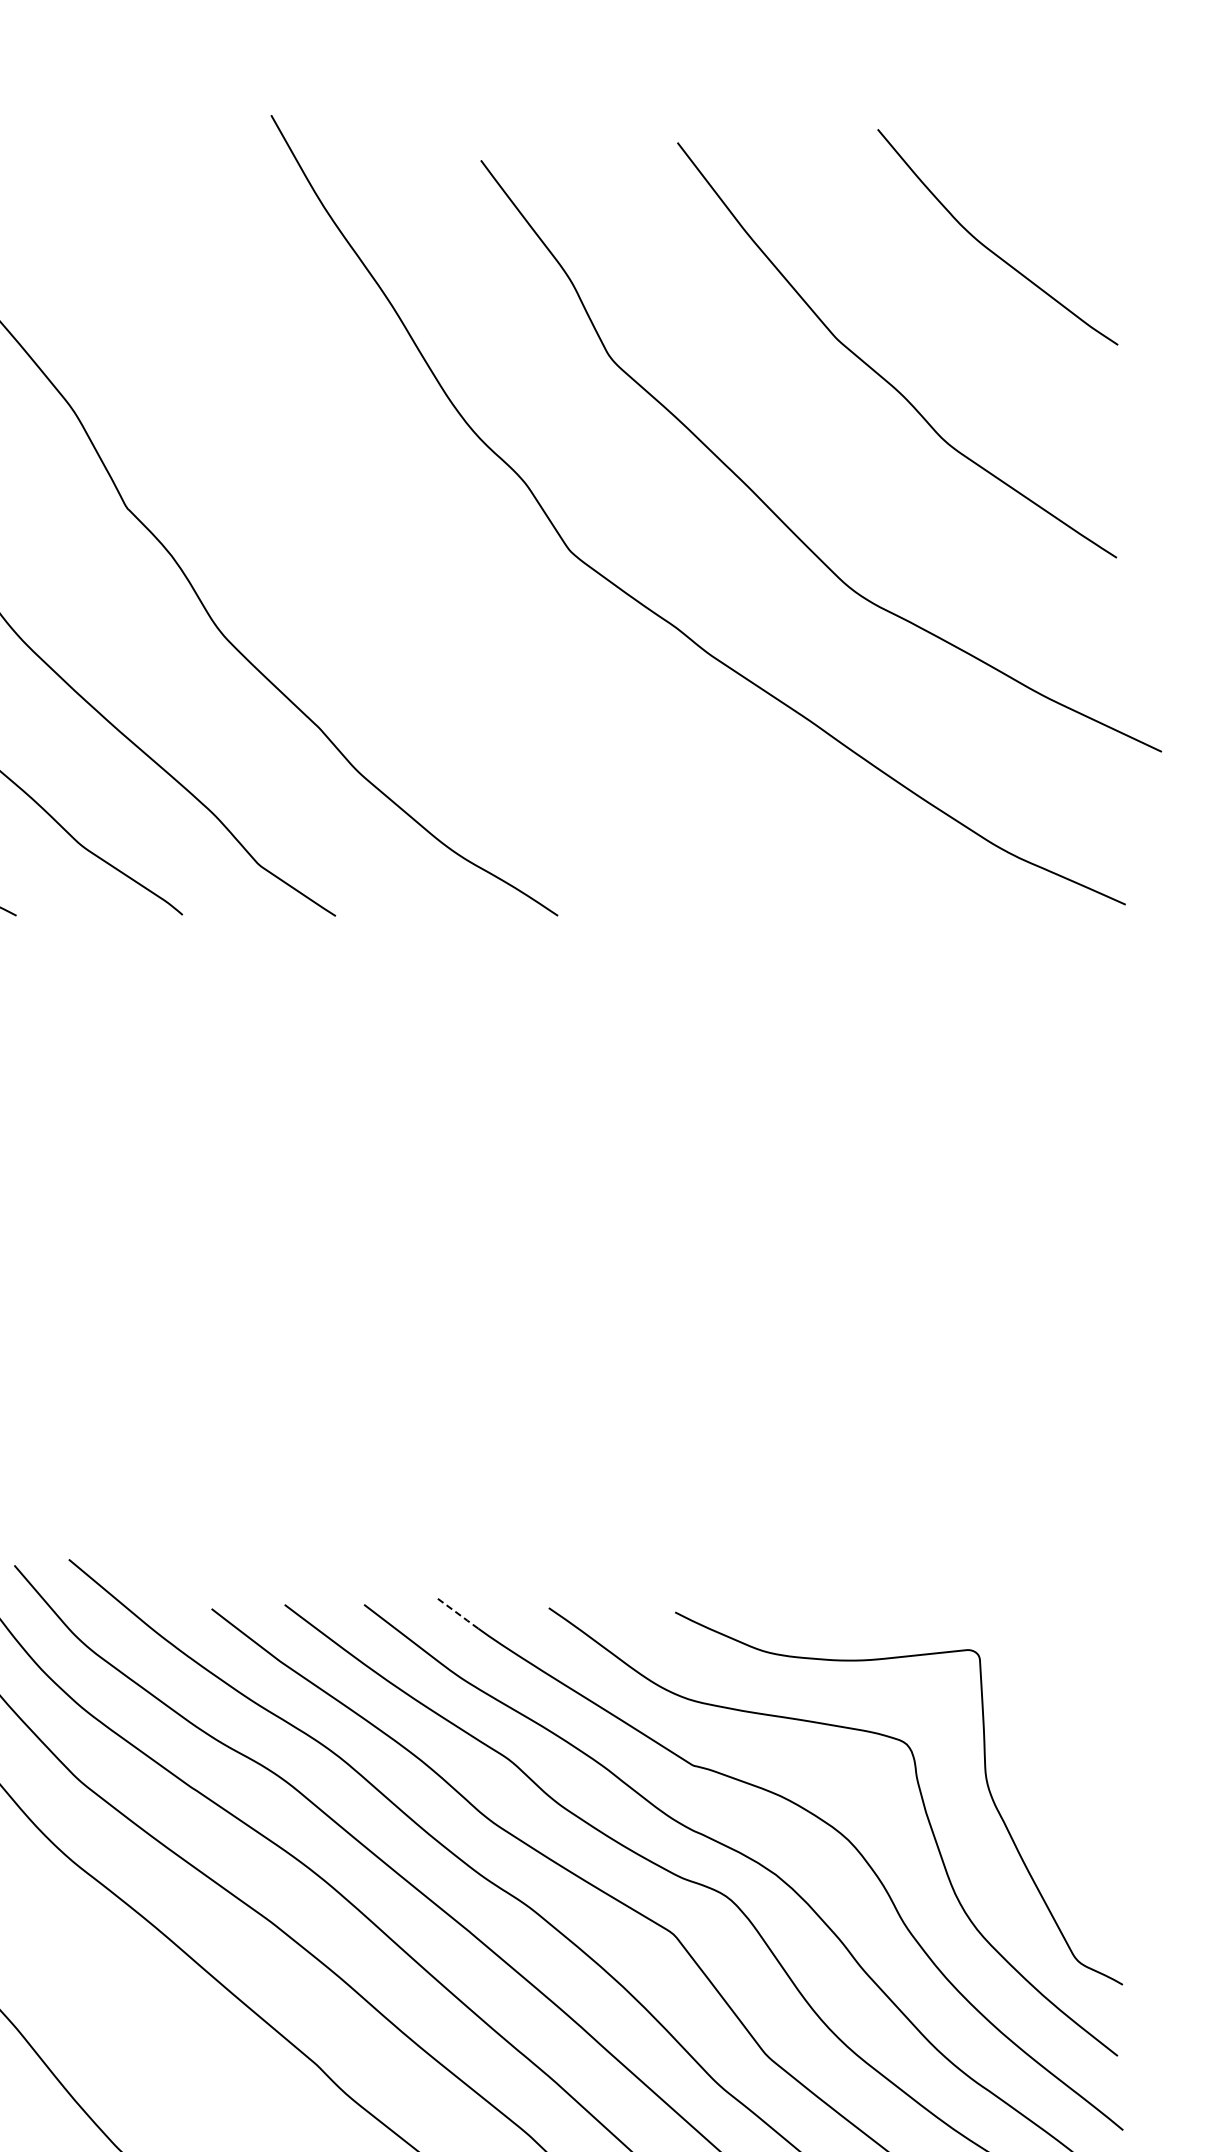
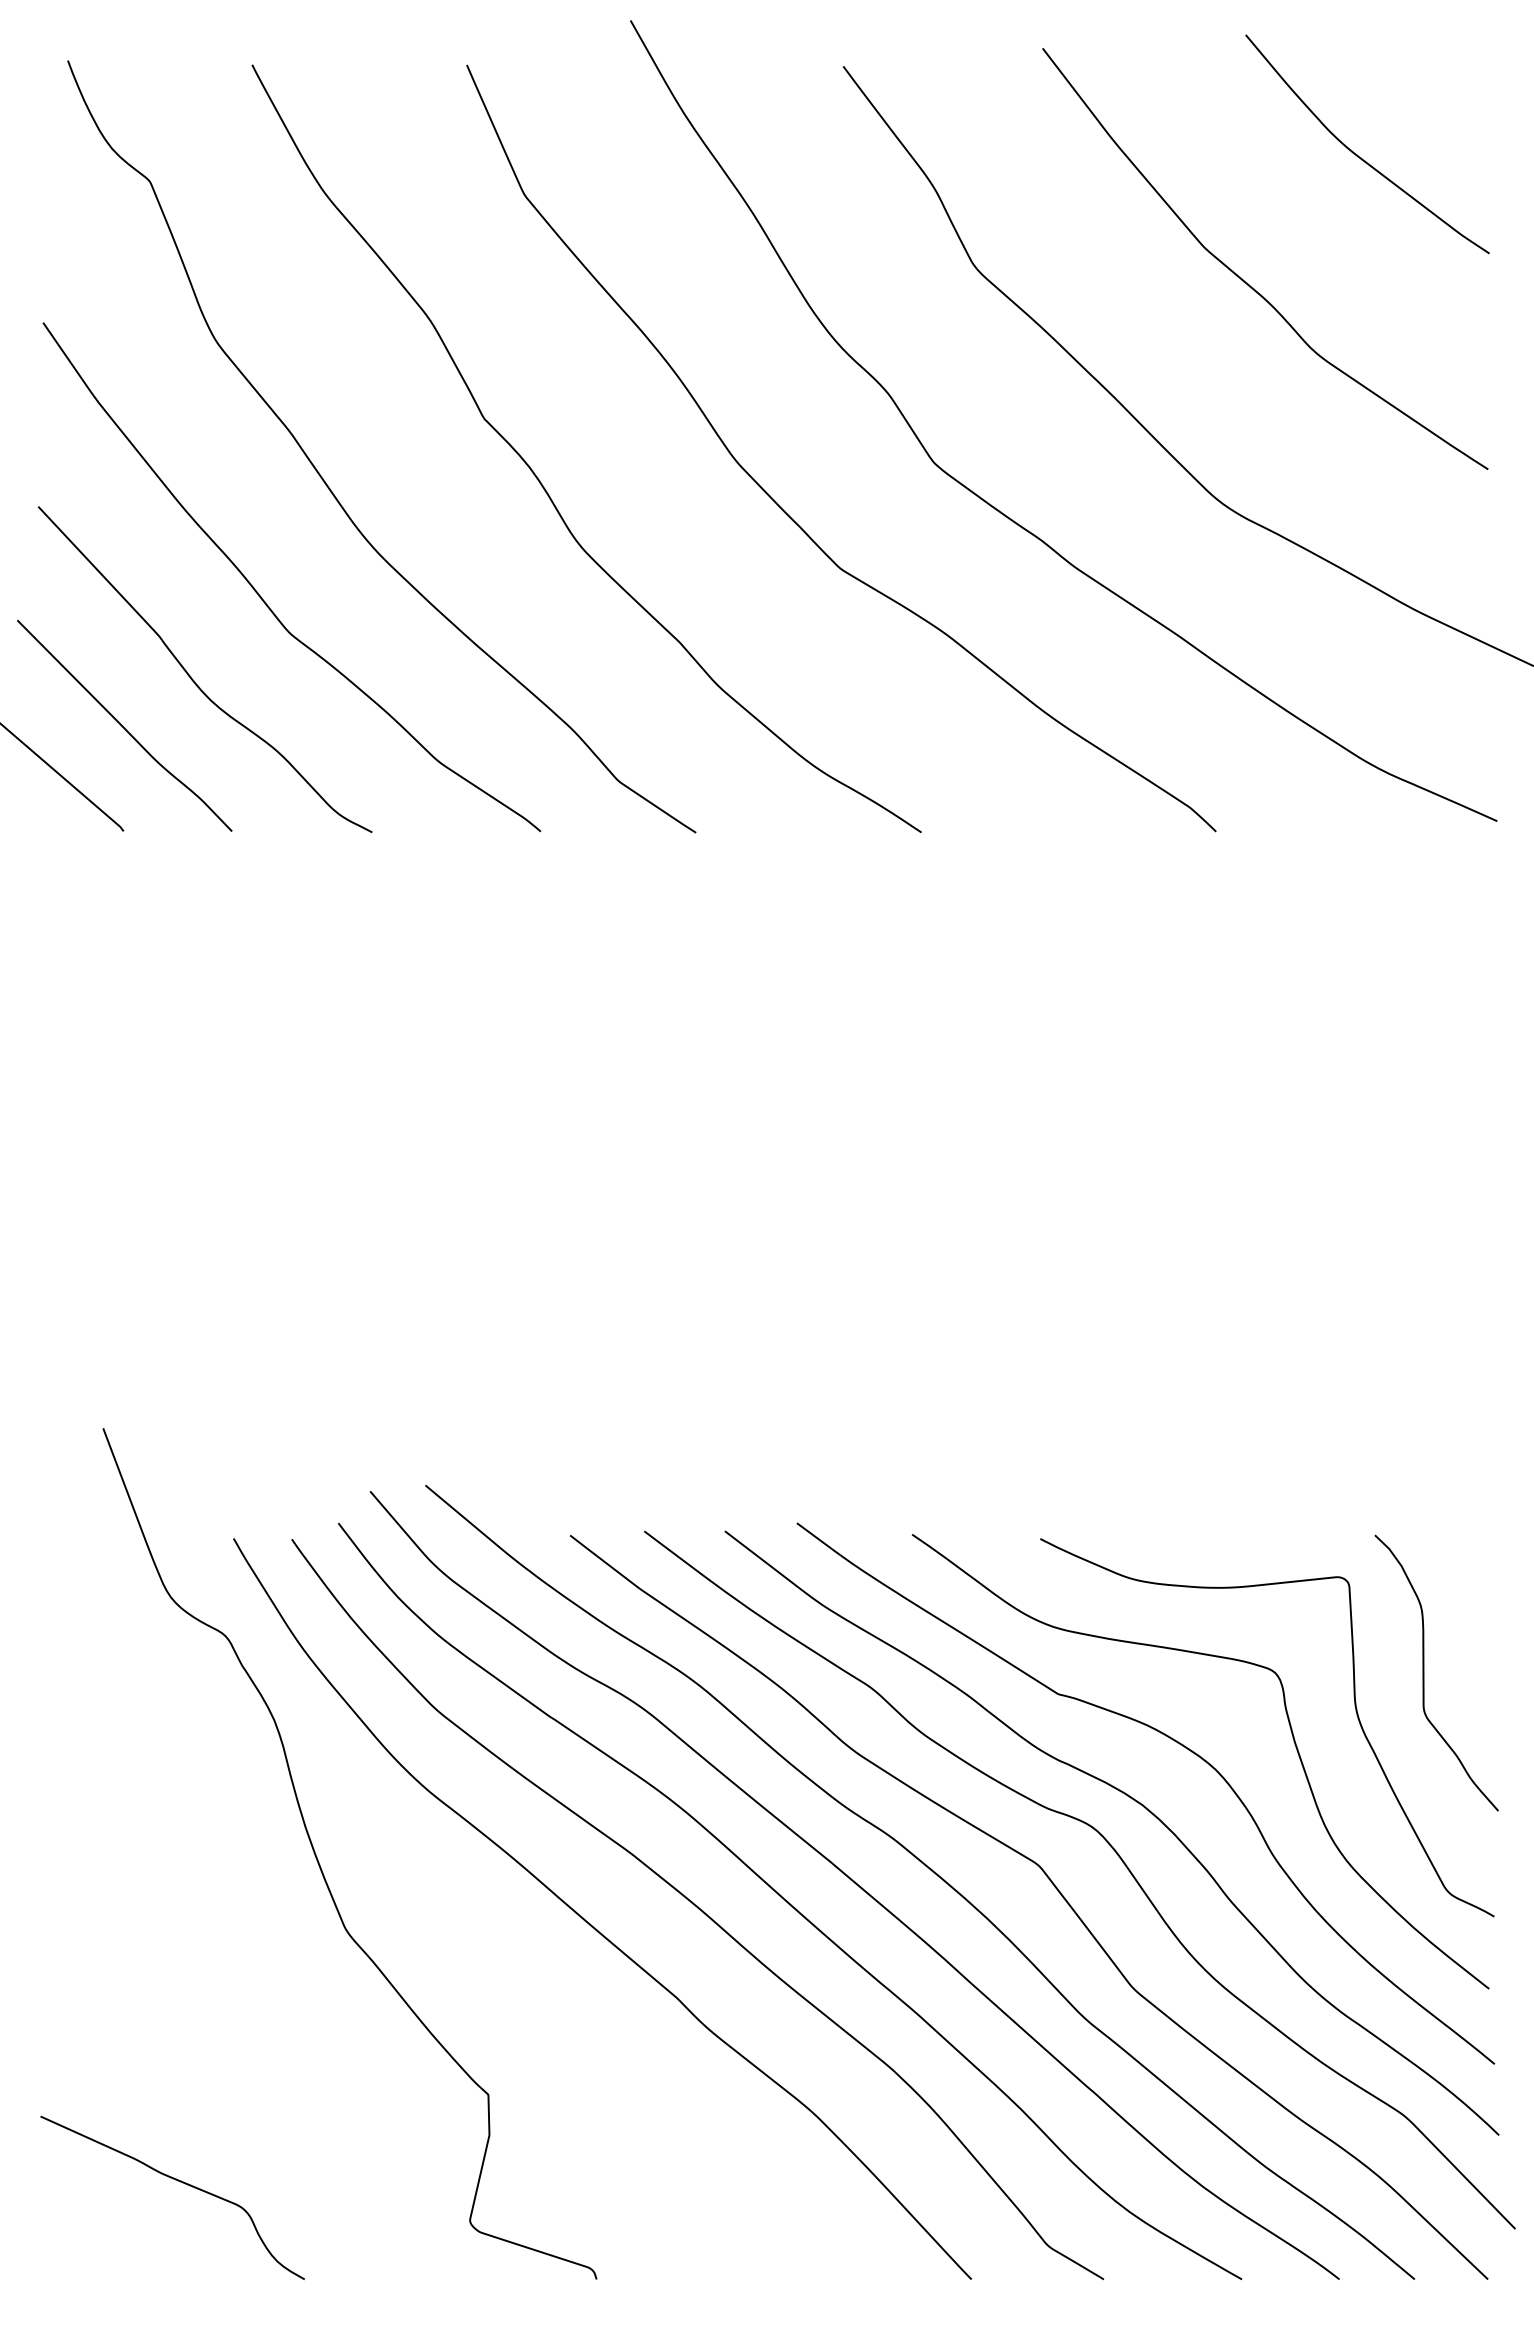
curve: (414, 588) -> (775, 500), added
line: (457, 1612) -> (819, 1539), dashed -> solid
curve: (1053, 1744) -> (1424, 1672), added

